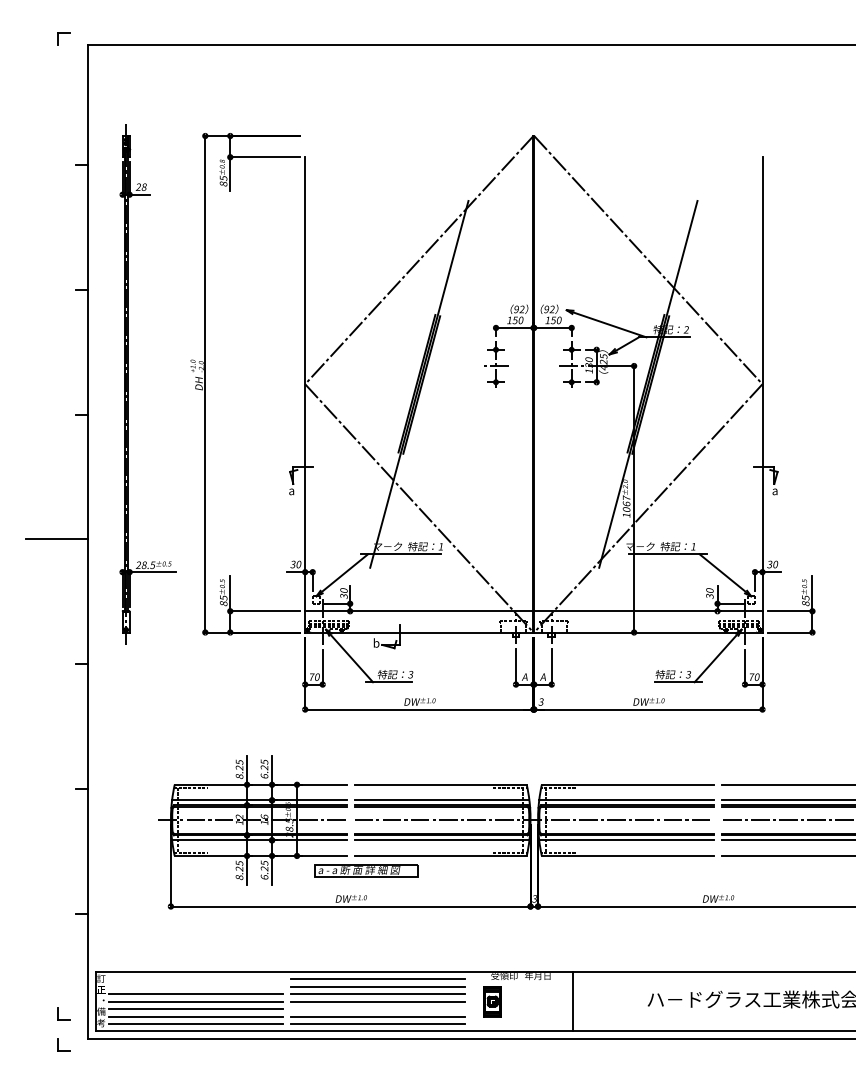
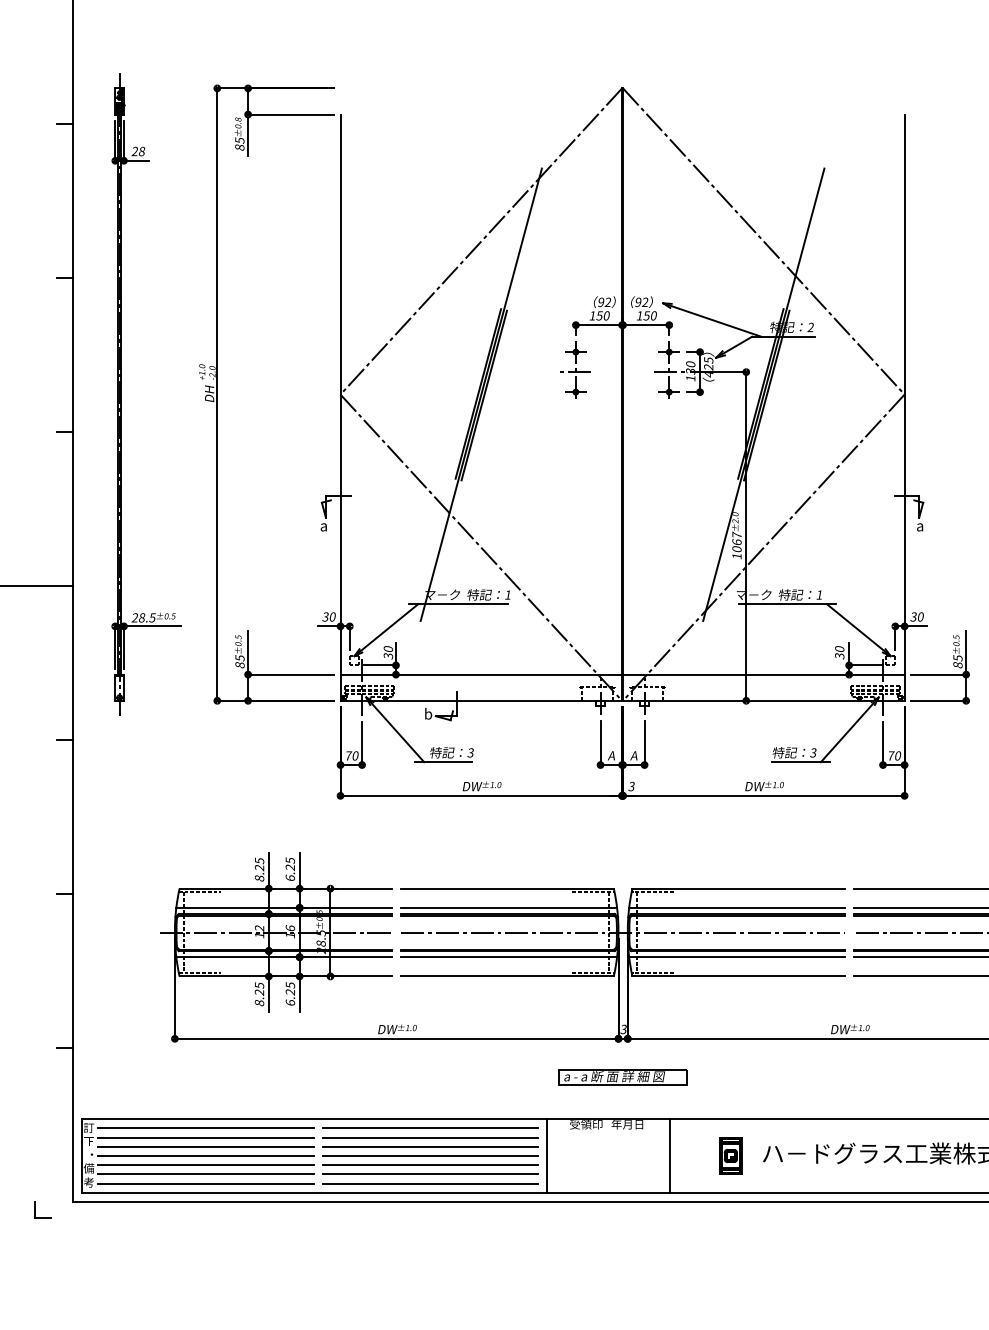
part: (366, 870) -> (623, 1077), moved
line: (195, 979) -> (205, 1128), added
line: (195, 986) -> (205, 1137), added
line: (472, 1001) -> (546, 1155), added
part: (492, 1001) -> (730, 1155), moved
line: (377, 1009) -> (429, 1165), added
part: (63, 1013) -> (42, 1170), removed

